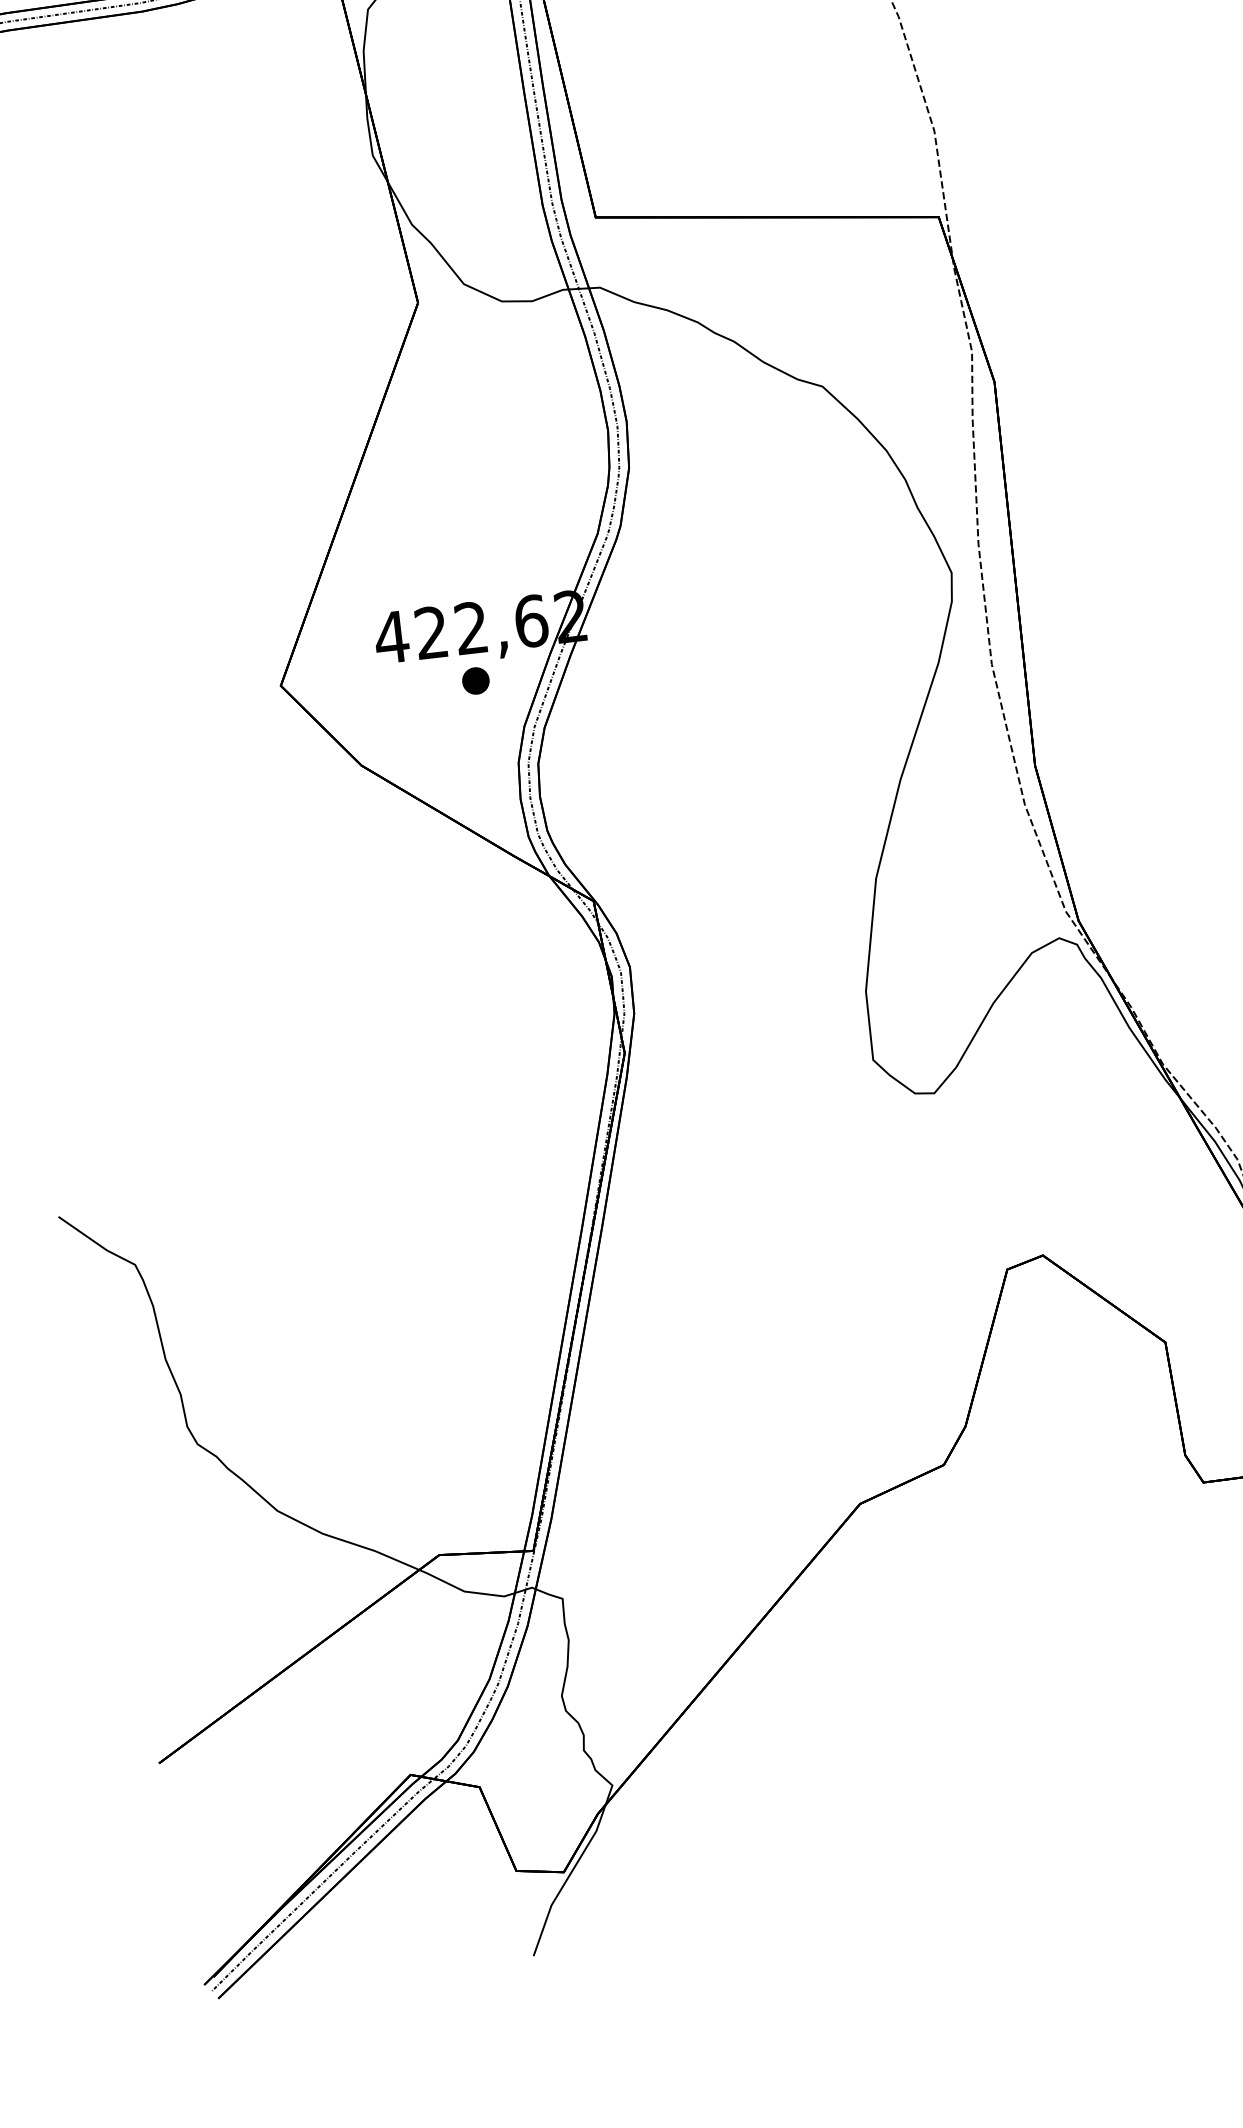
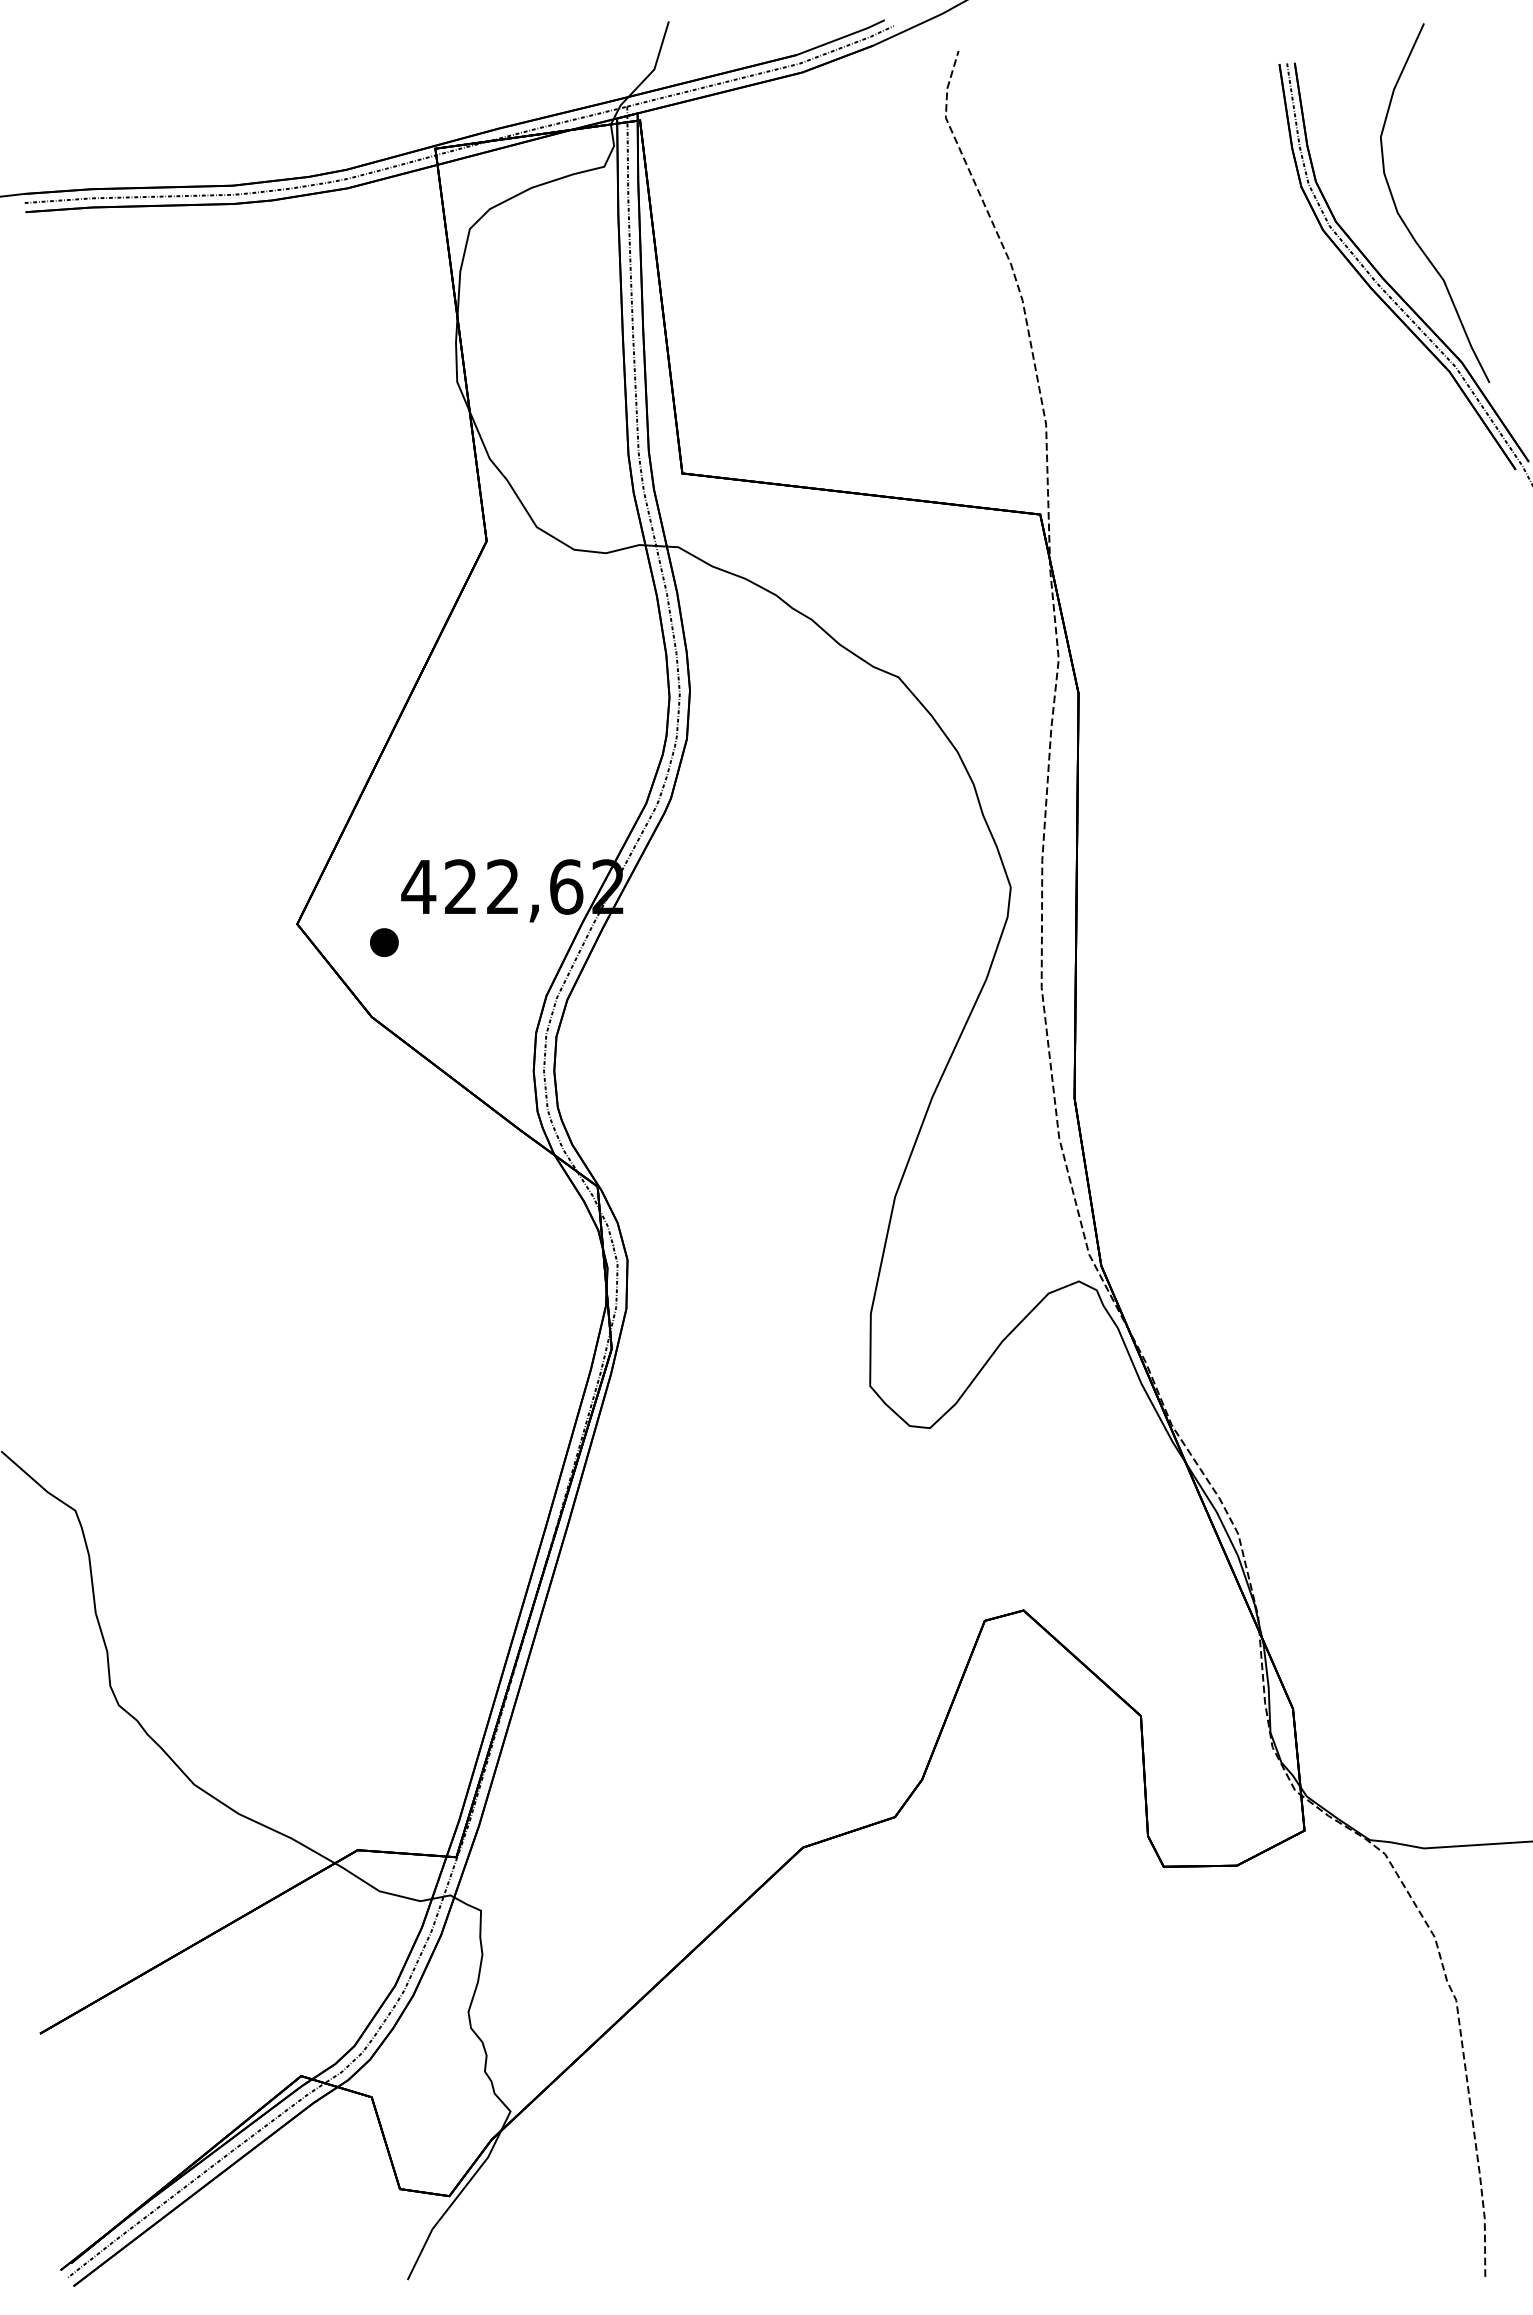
part: (476, 680) -> (384, 942), moved

